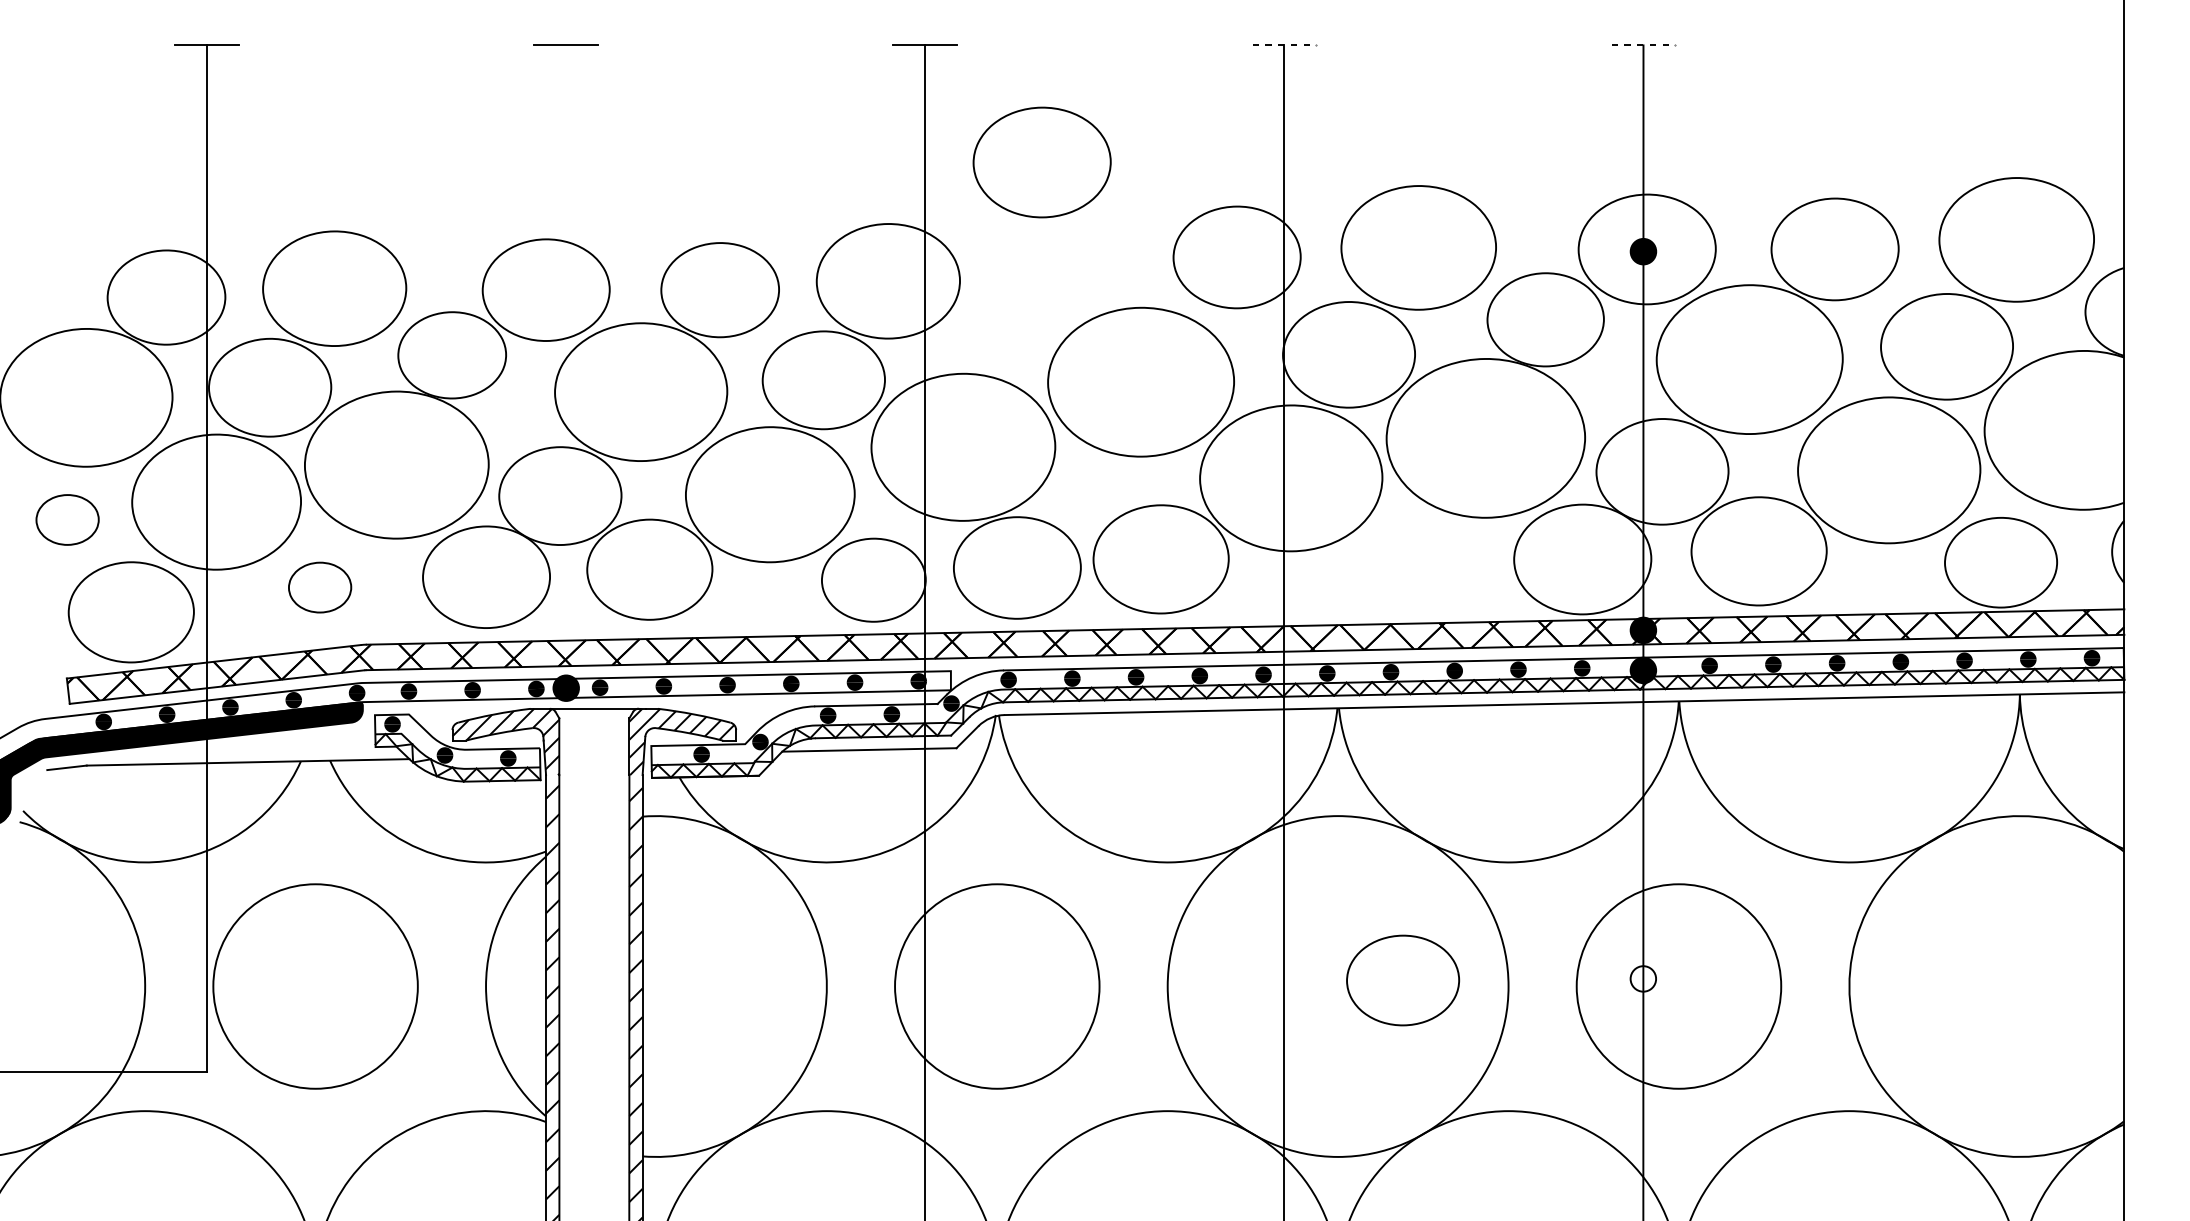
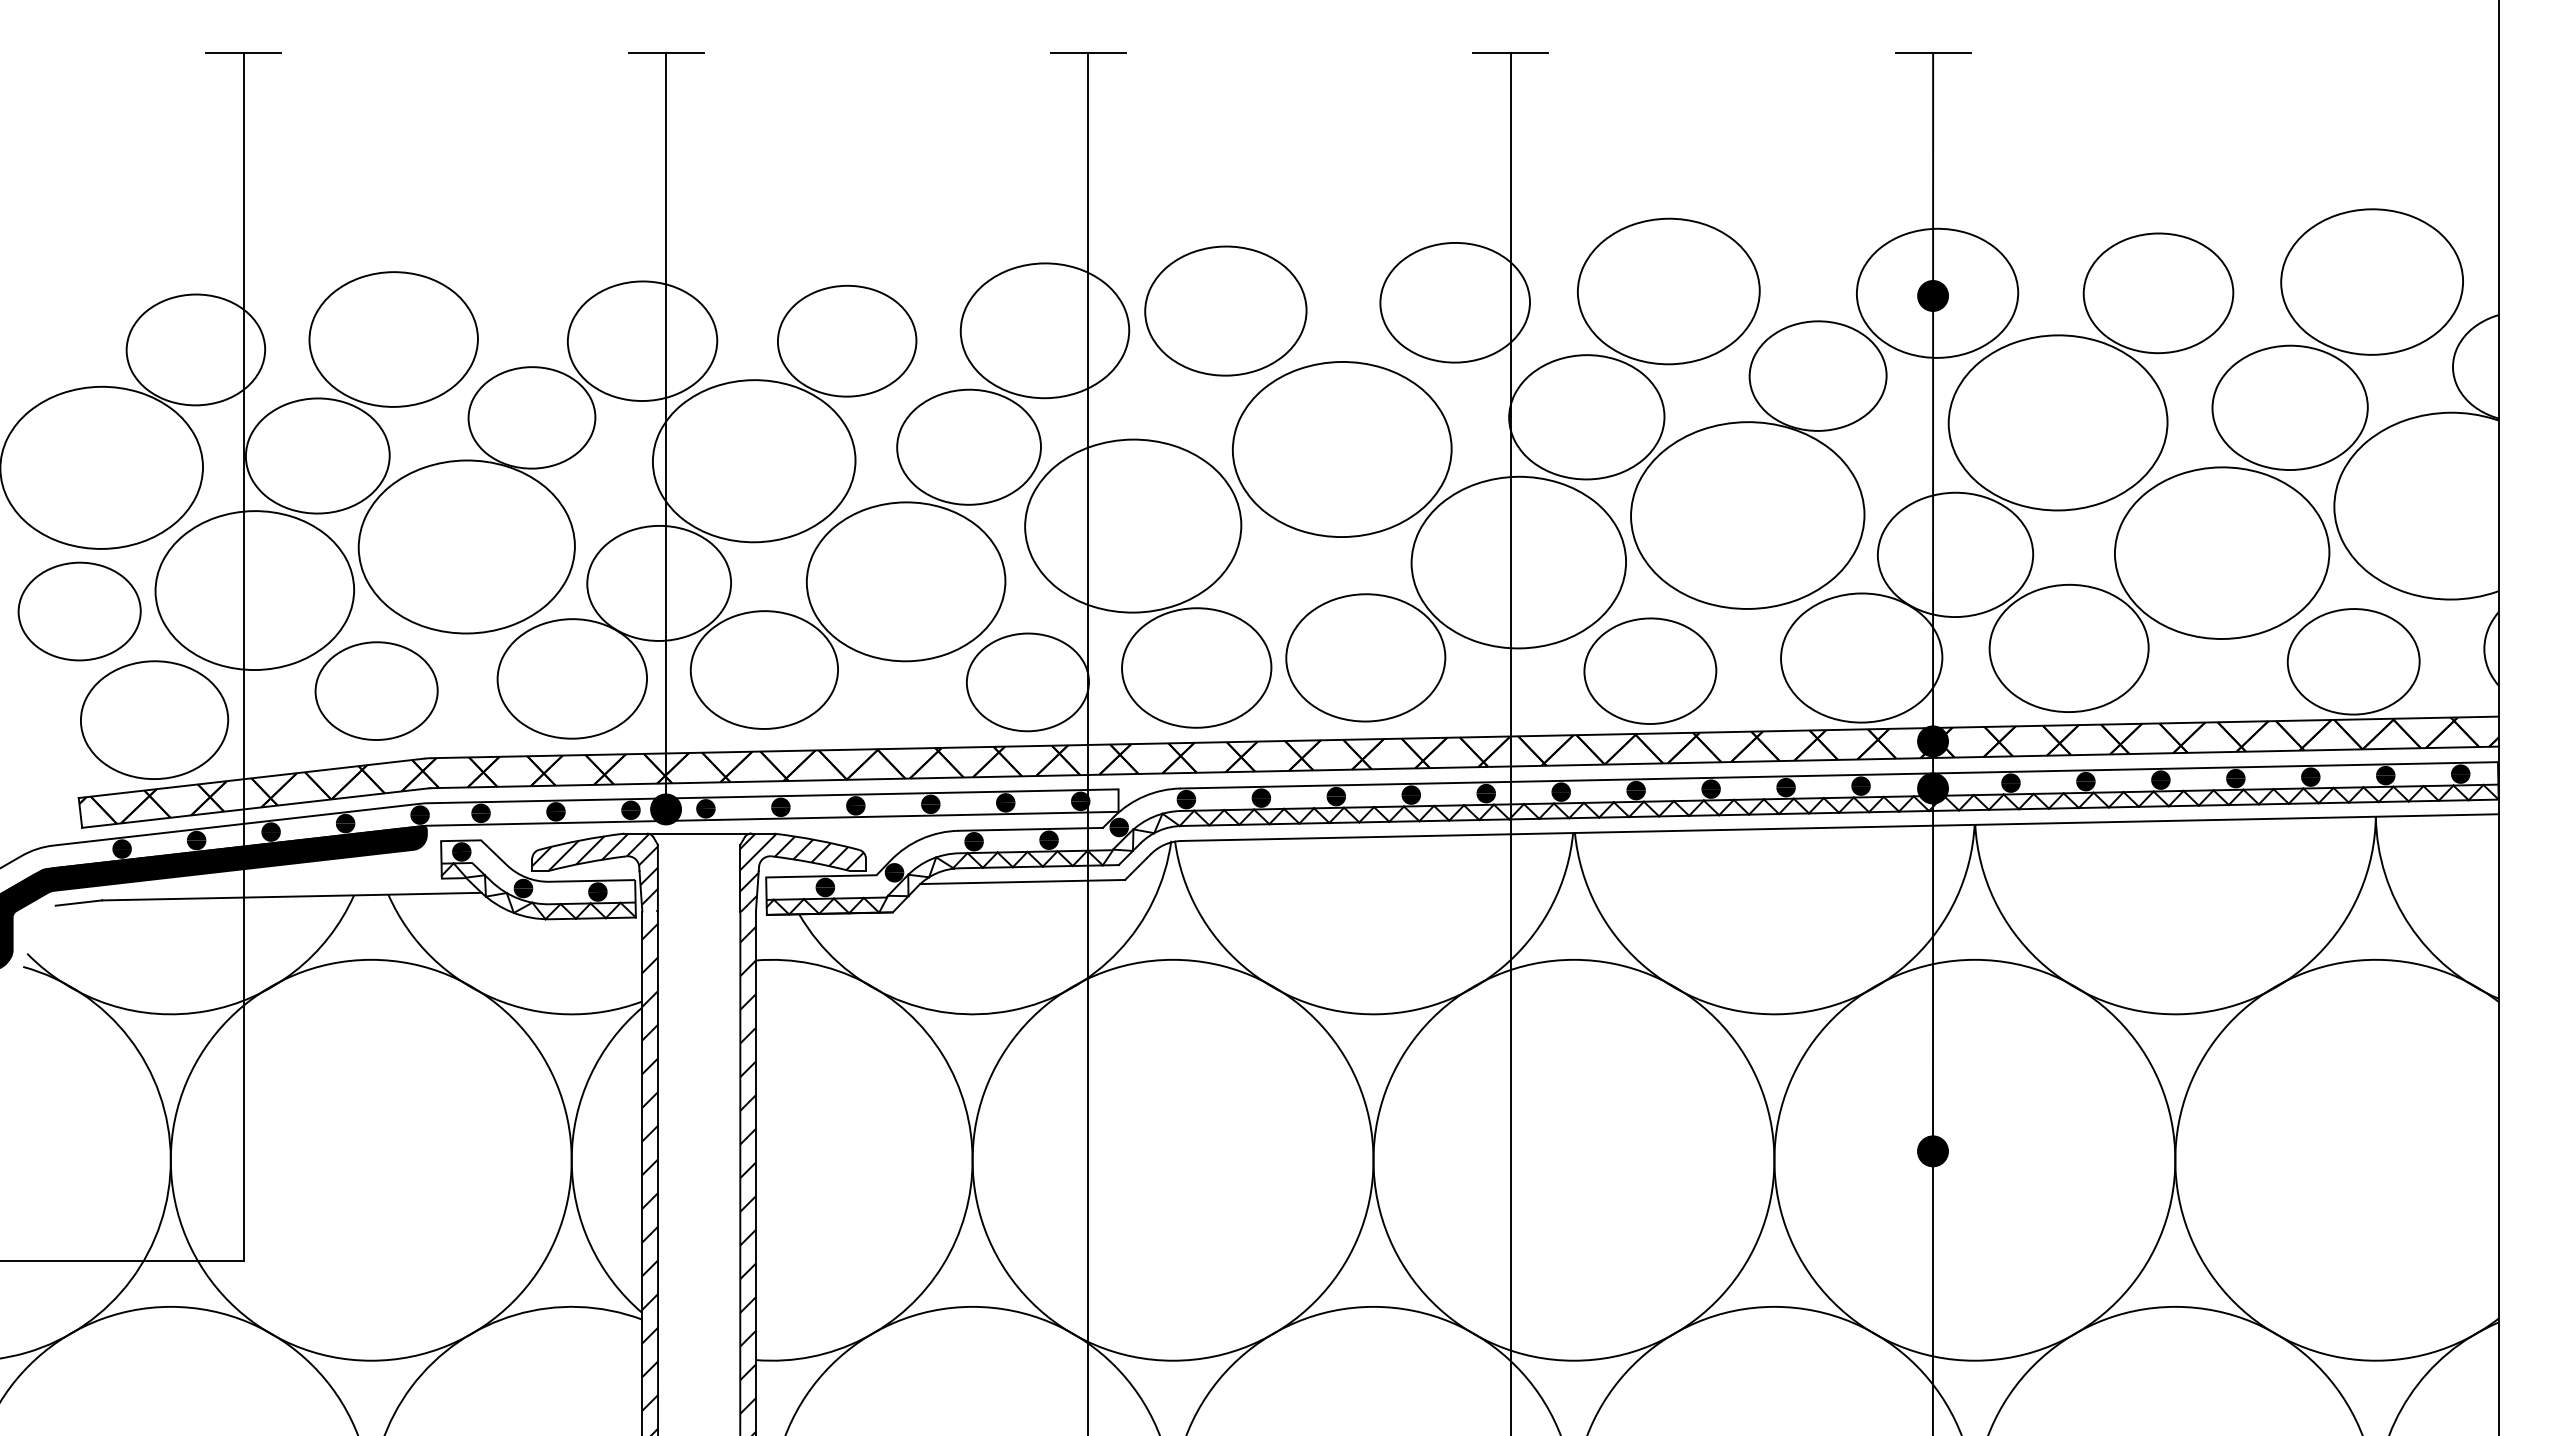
line: (1285, 45) -> (1511, 53), dashed -> solid
line: (1643, 45) -> (1933, 53), dashed -> solid
part: (1041, 162) -> (1225, 310), moved
line: (566, 366) -> (666, 431), added
part: (67, 519) -> (79, 611), size x1.67
part: (320, 587) -> (376, 690), size x1.67
part: (1403, 979) -> (1650, 670), moved
fill: (1642, 979) -> (1932, 1151), added
circle: (314, 985) -> (370, 1159), size x1.67
circle: (996, 985) -> (1172, 1159), size x1.67
circle: (1678, 985) -> (1974, 1159), size x1.67

